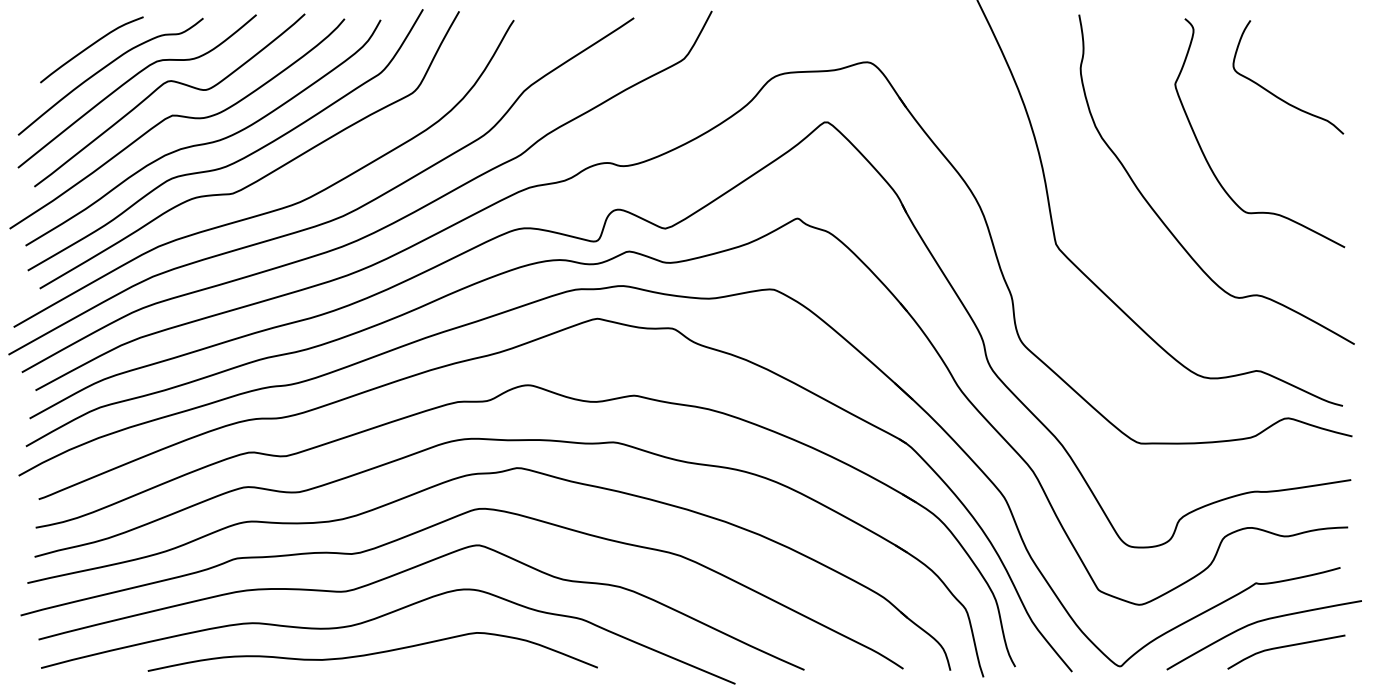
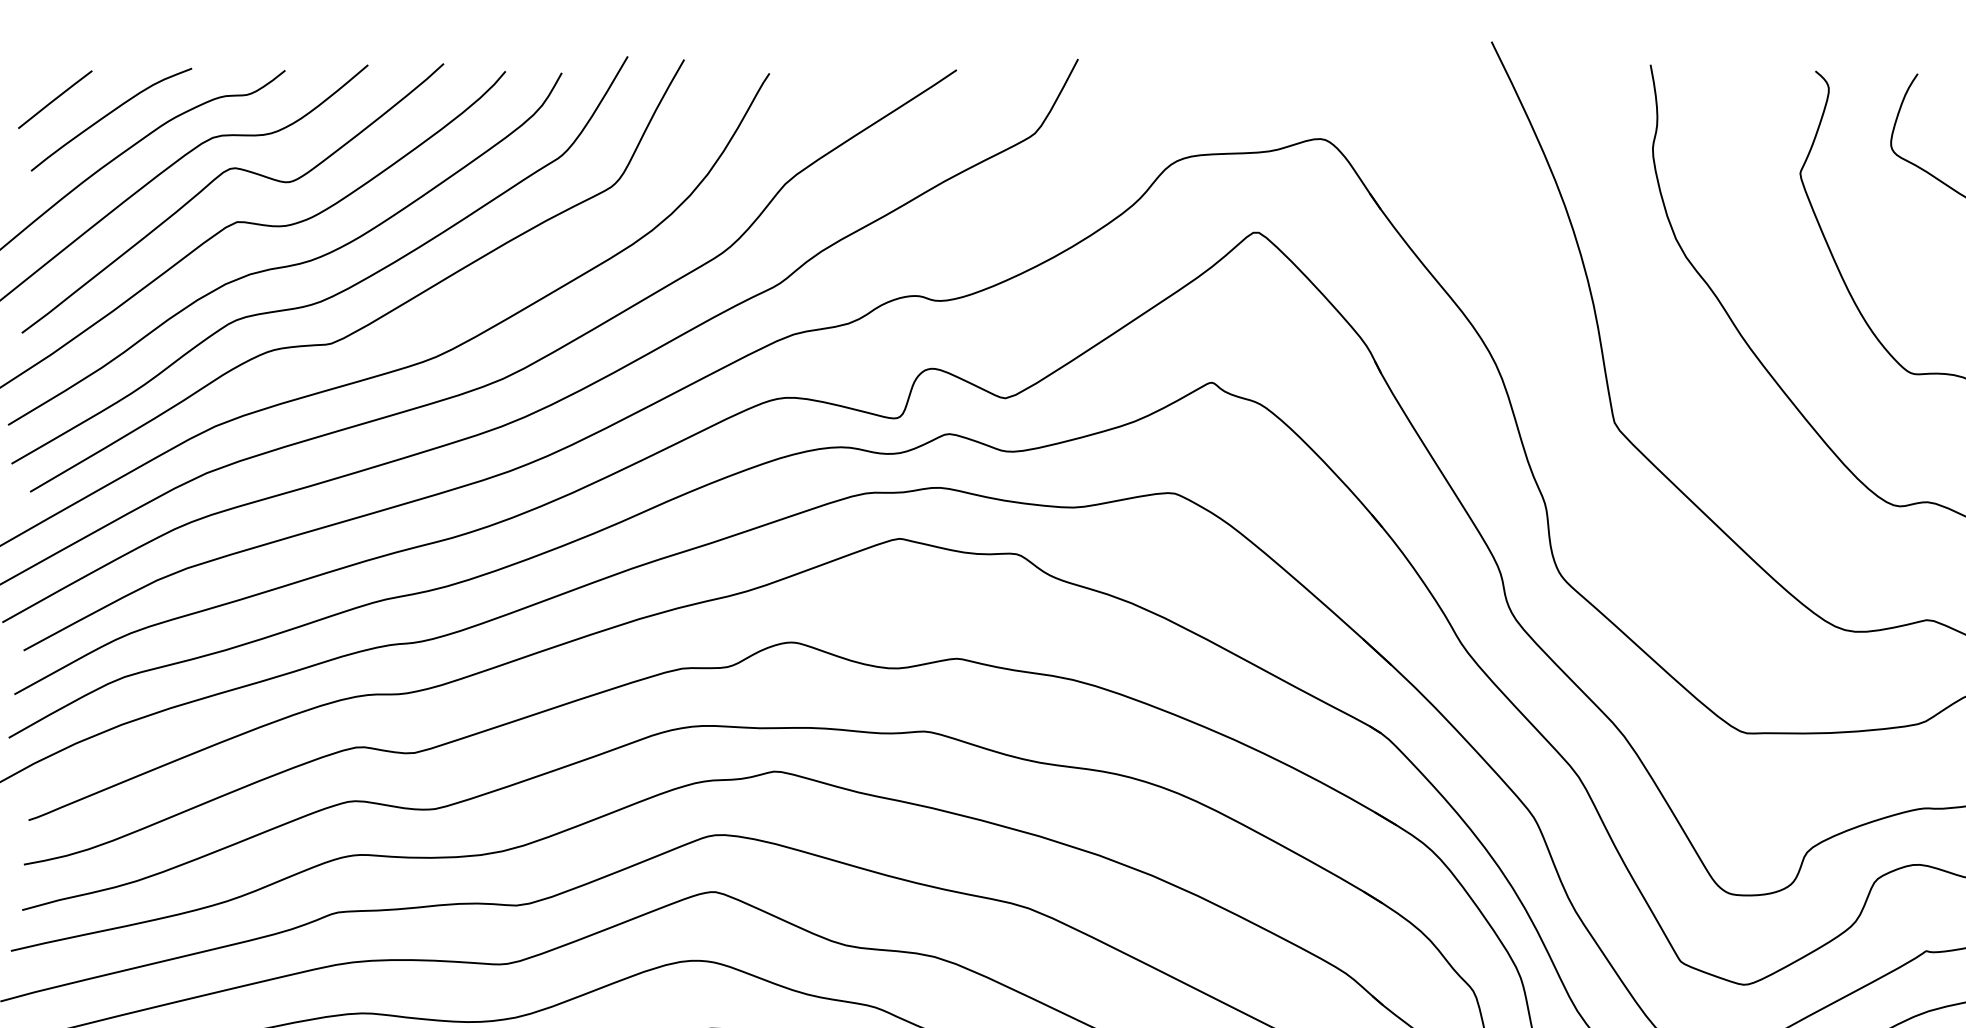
line: (55, 37) -> (54, 100), added

